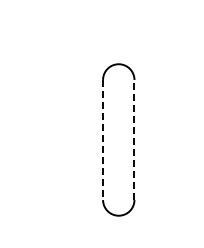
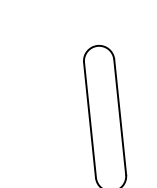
line: (134, 139) -> (120, 116), dashed -> solid
line: (103, 140) -> (90, 120), dashed -> solid

